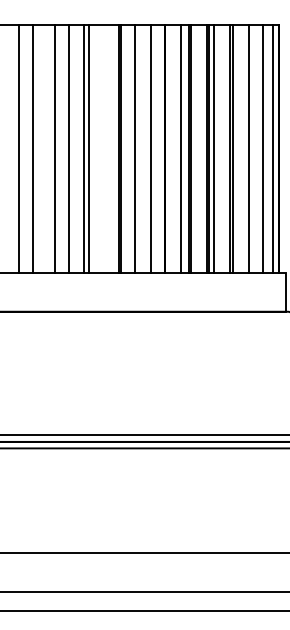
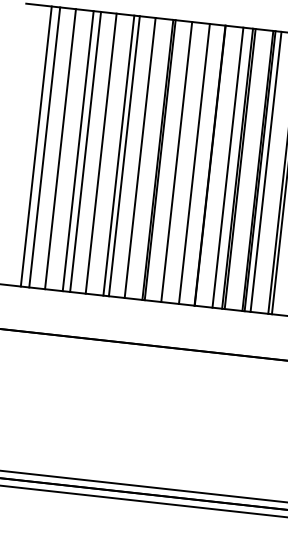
line: (11, 148) -> (36, 145), added
line: (48, 148) -> (78, 150), added
line: (103, 148) -> (140, 157), added

